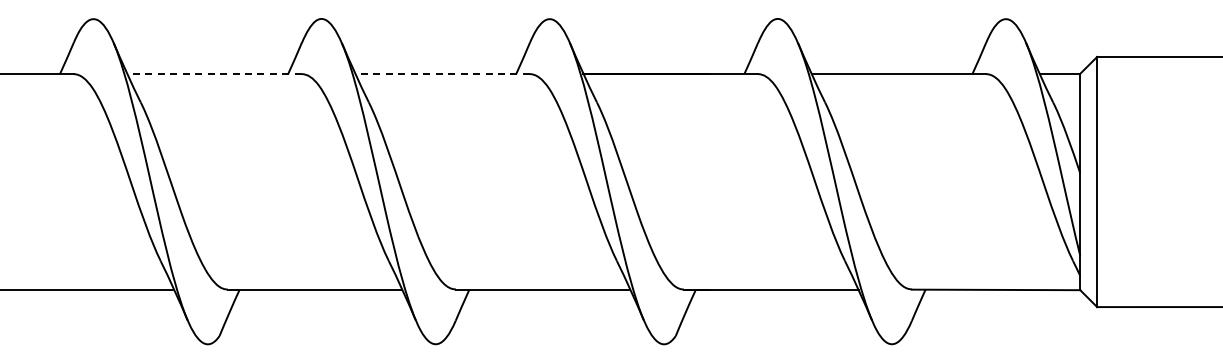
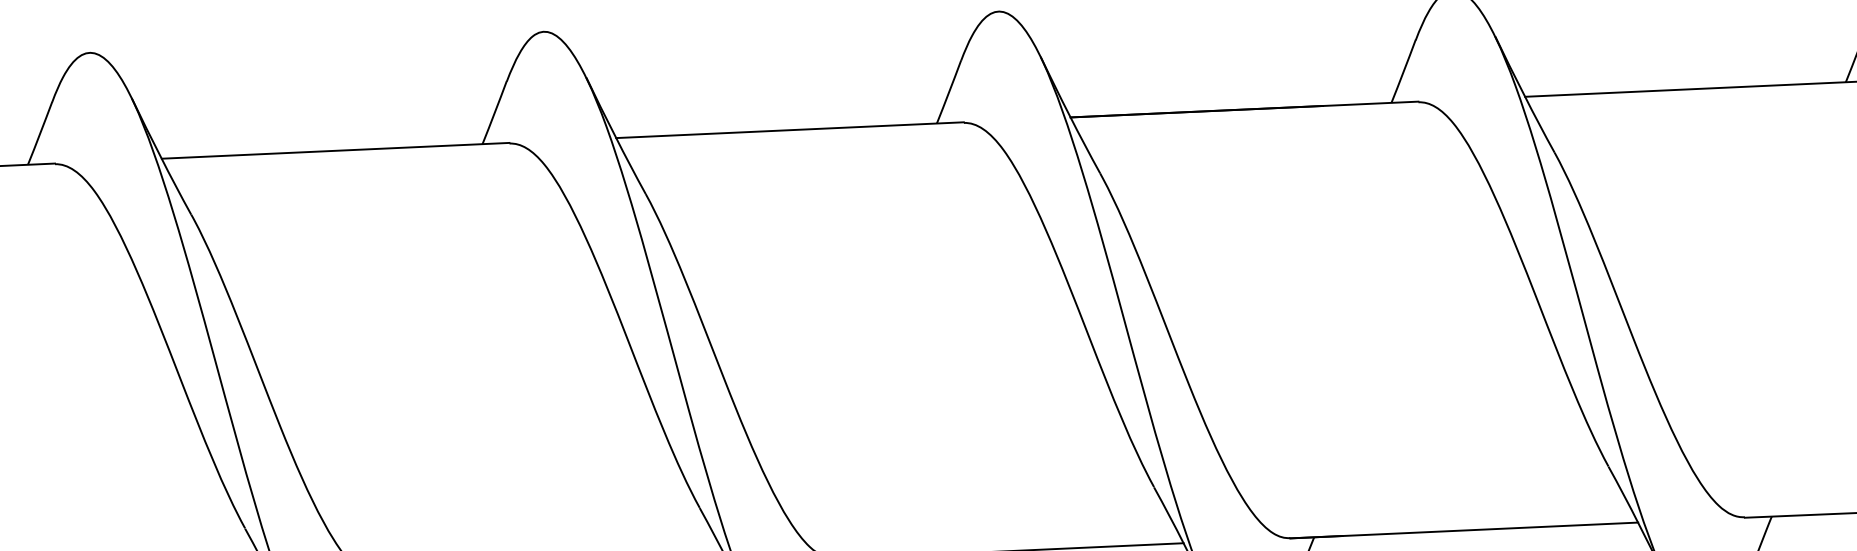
line: (214, 73) -> (335, 150), dashed -> solid
line: (442, 73) -> (789, 129), dashed -> solid

